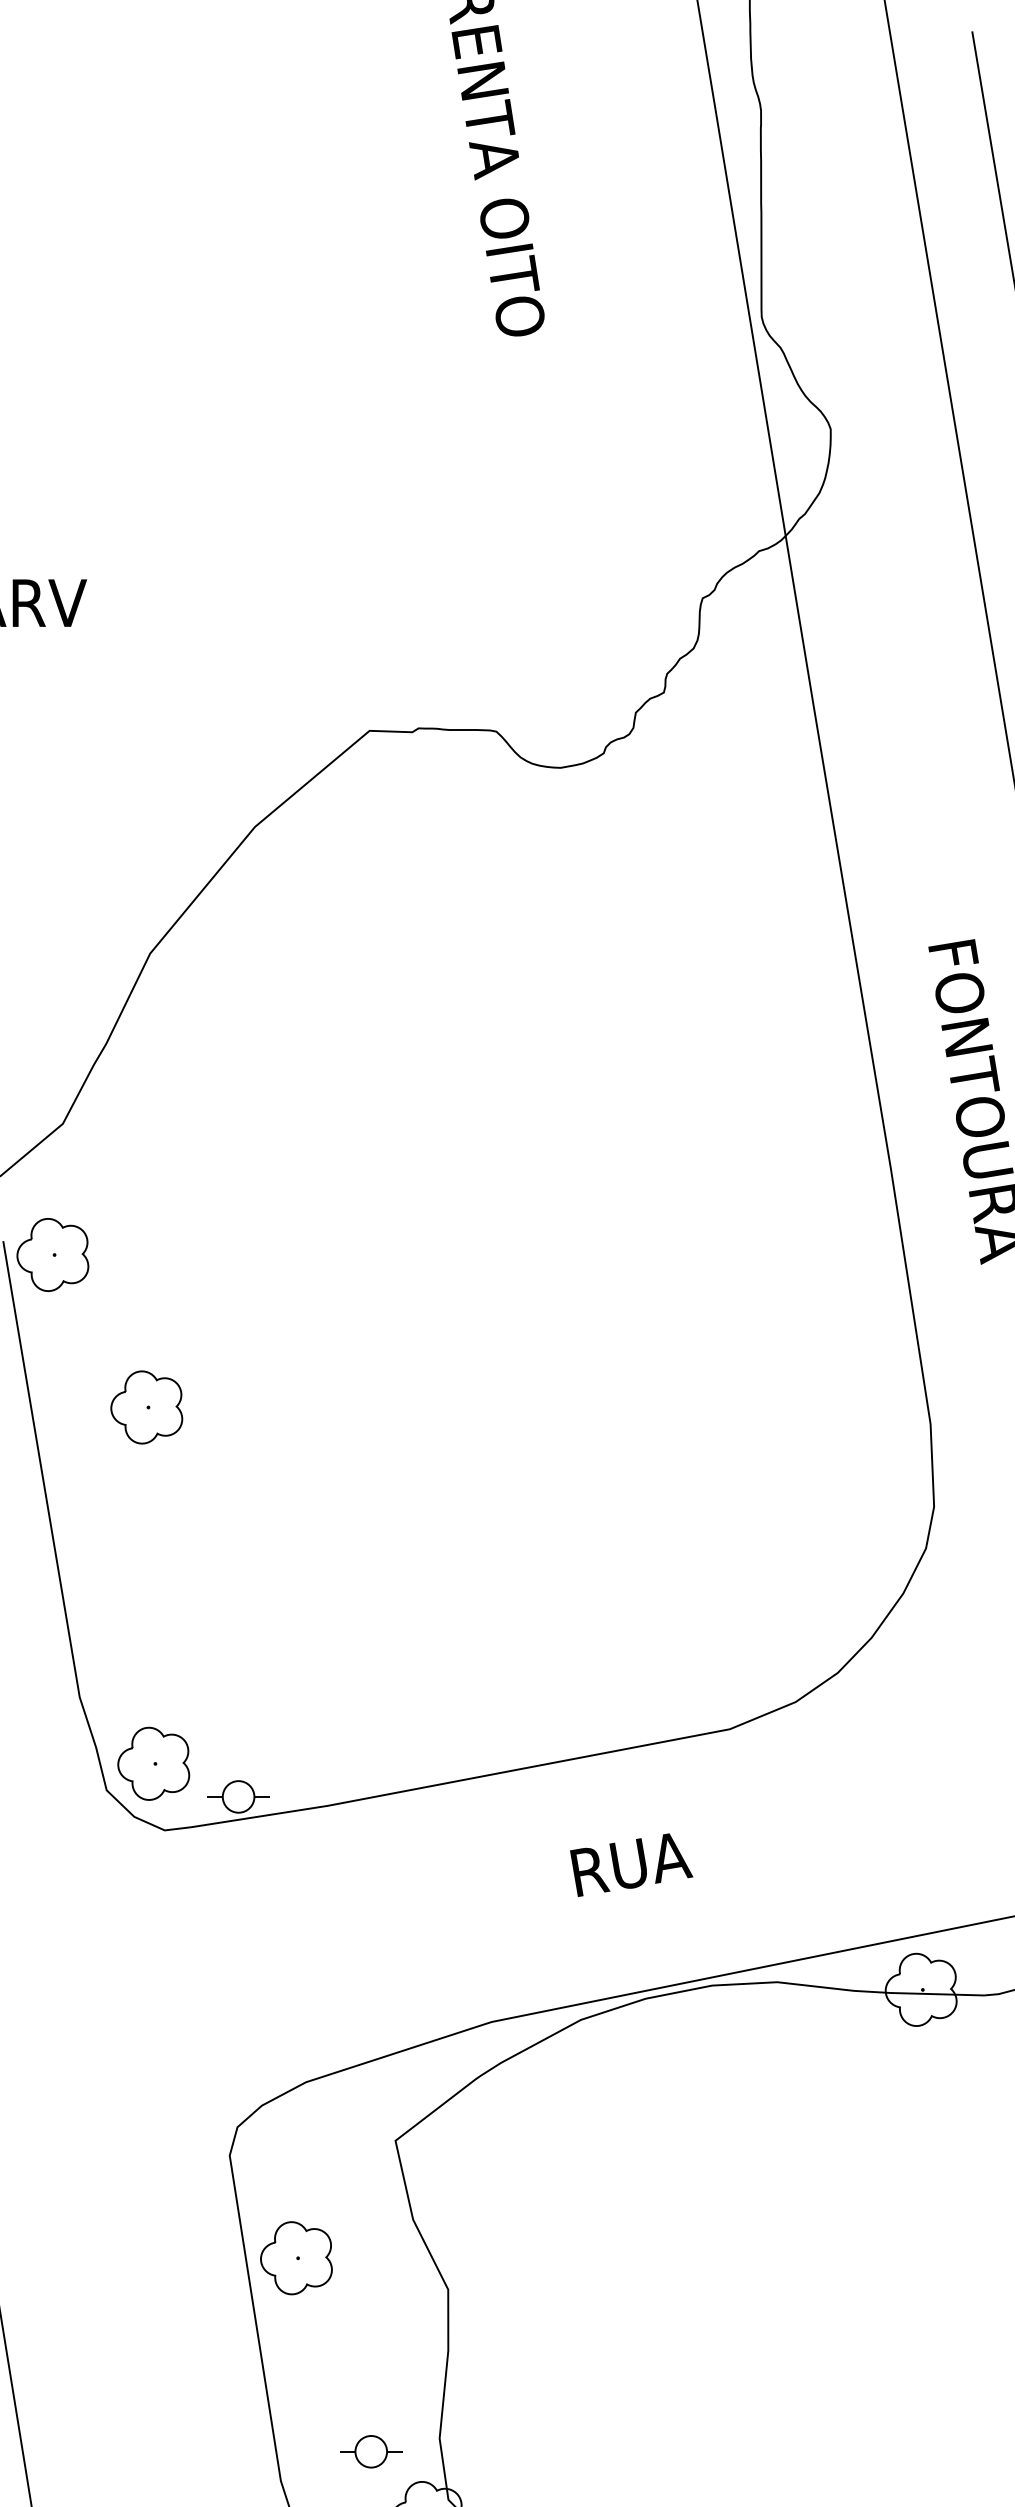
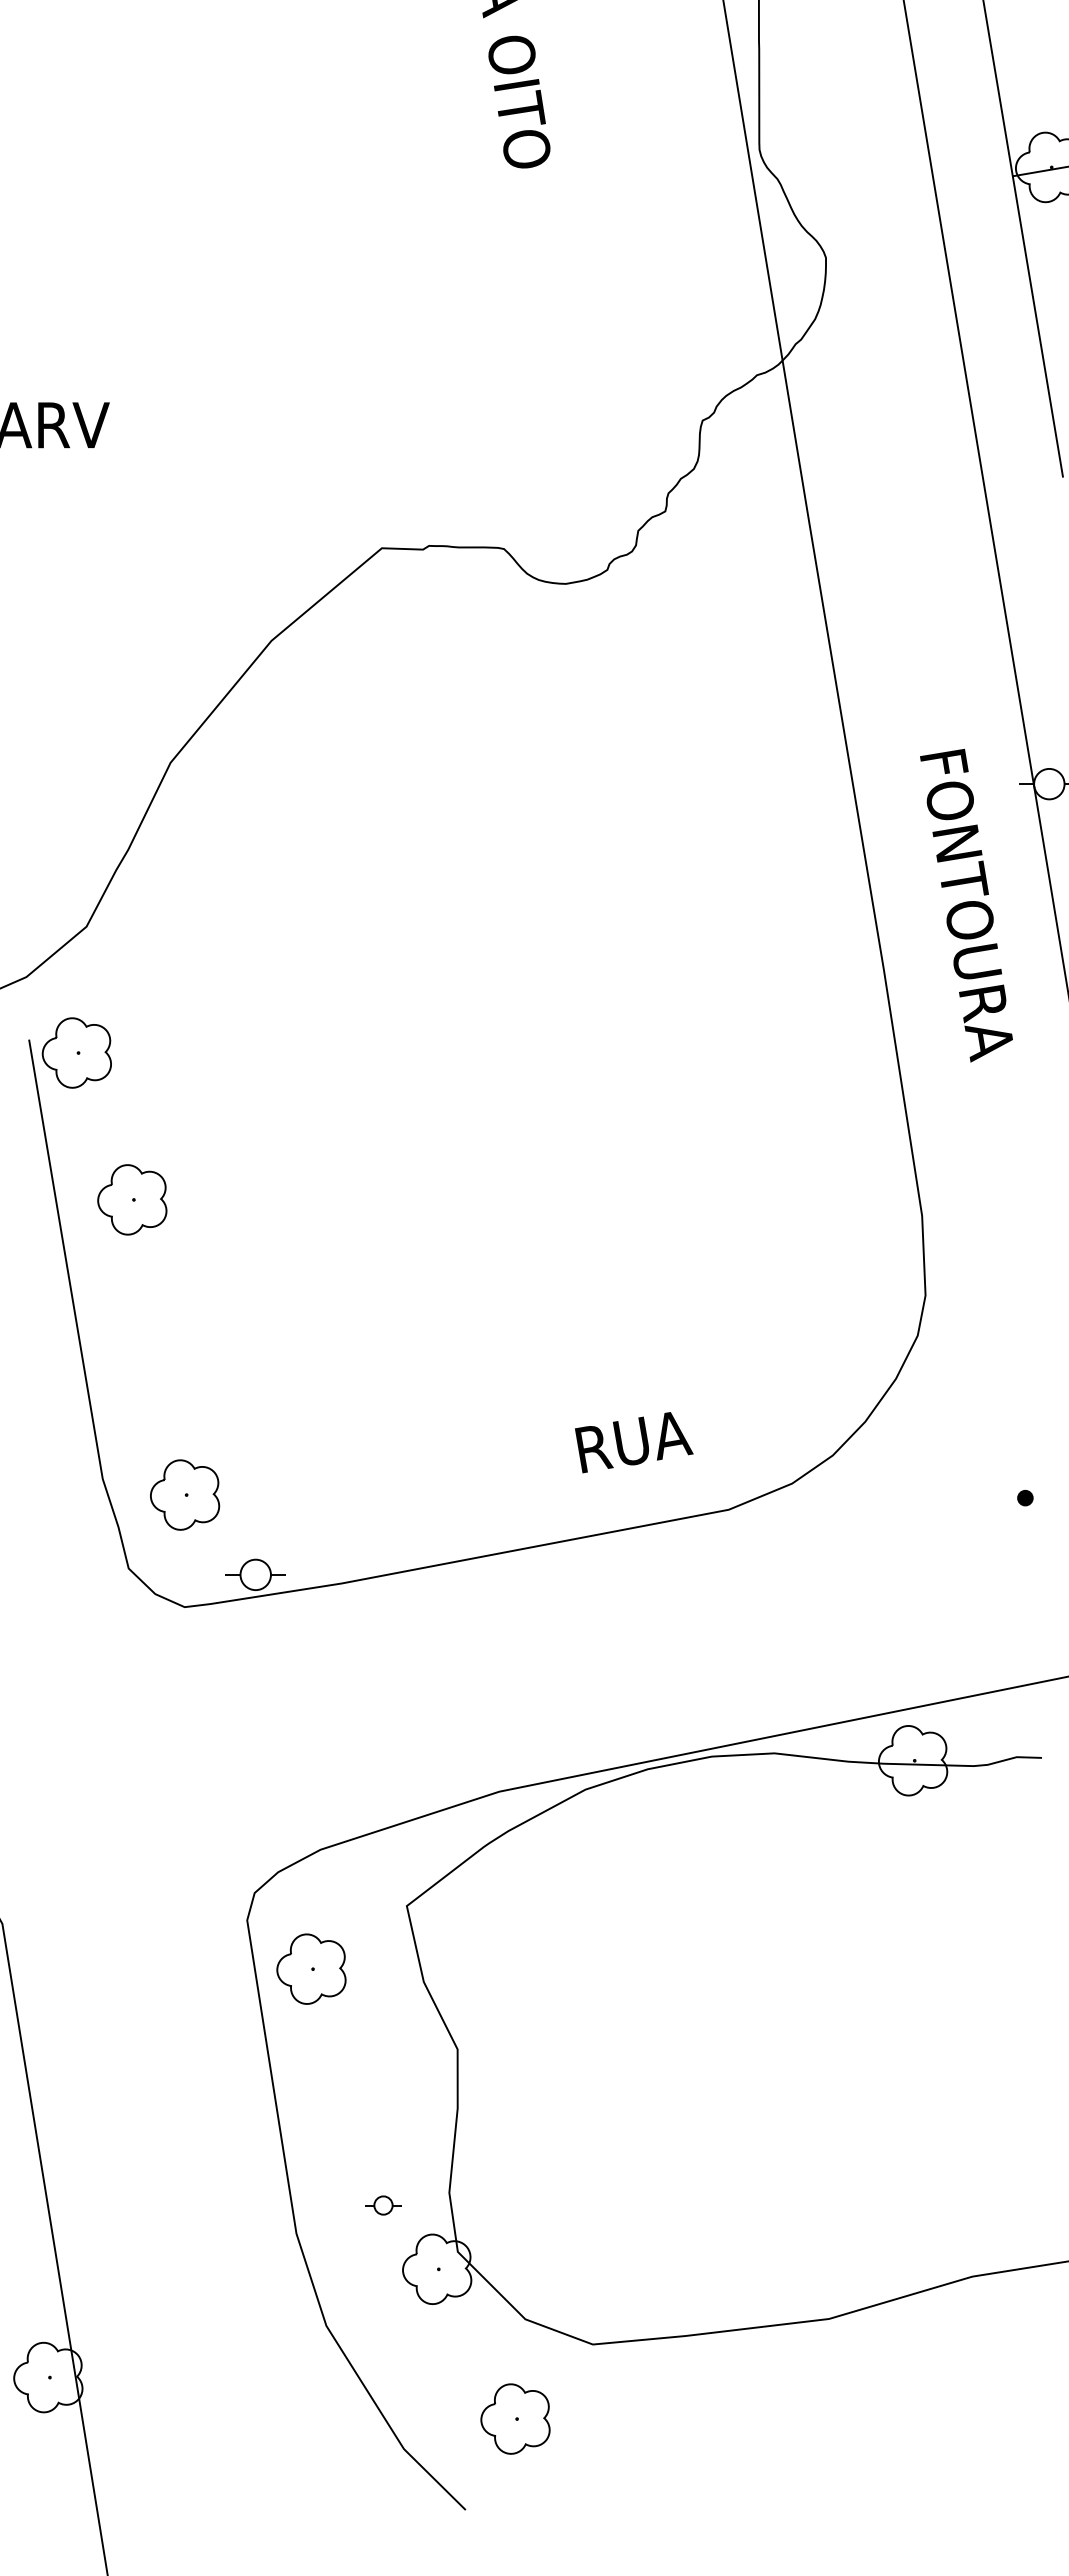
part: (146, 1407) -> (132, 1199), moved
part: (154, 1763) -> (185, 1494), moved
text: (631, 1865) -> (634, 1442), moved
part: (296, 2257) -> (311, 1968), moved
part: (371, 2451) -> (383, 2205), size x0.6

